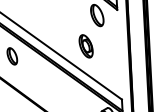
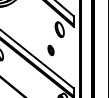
part: (85, 46) -> (50, 50), size x0.6

